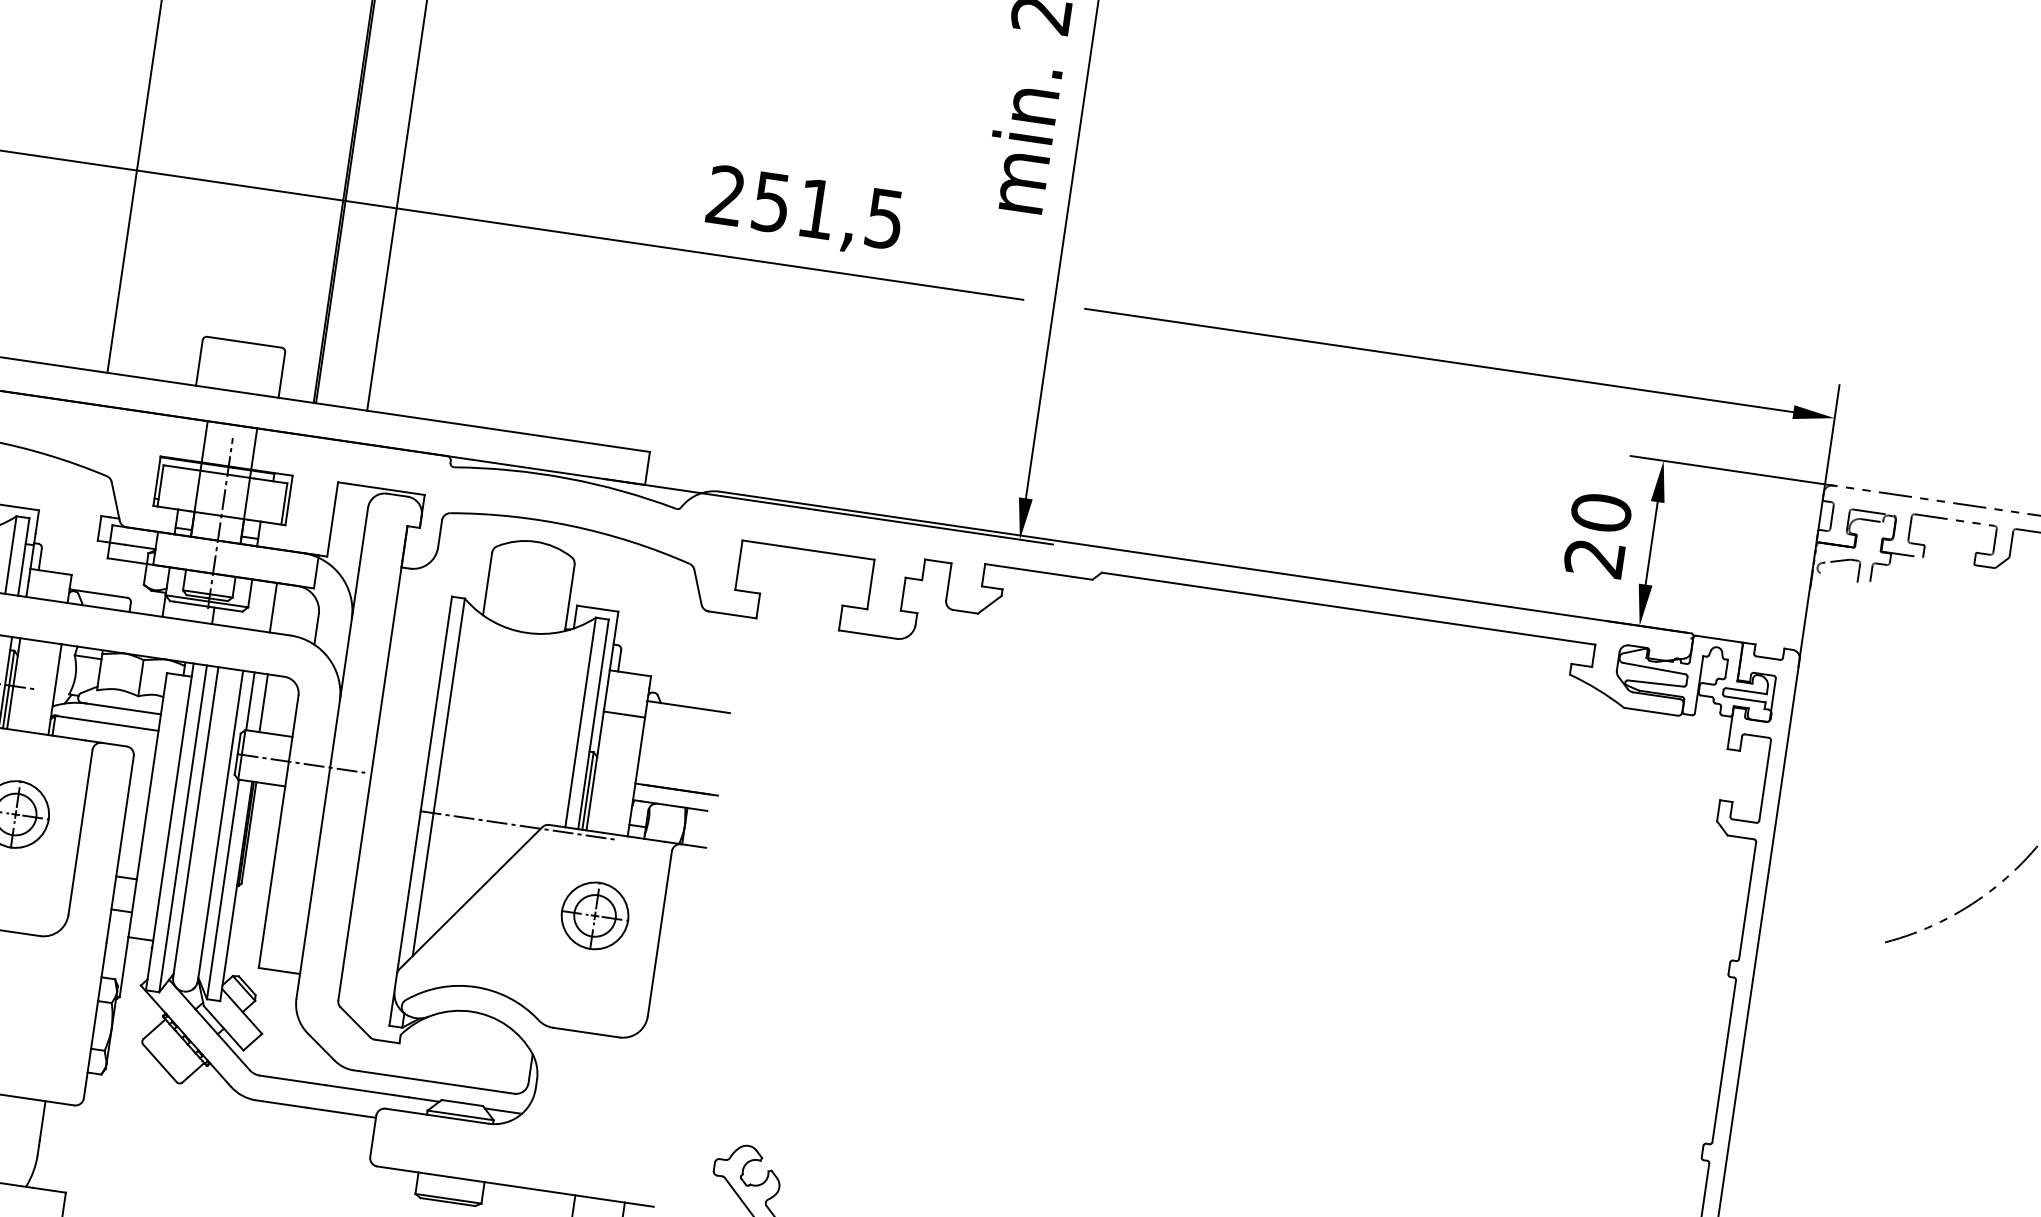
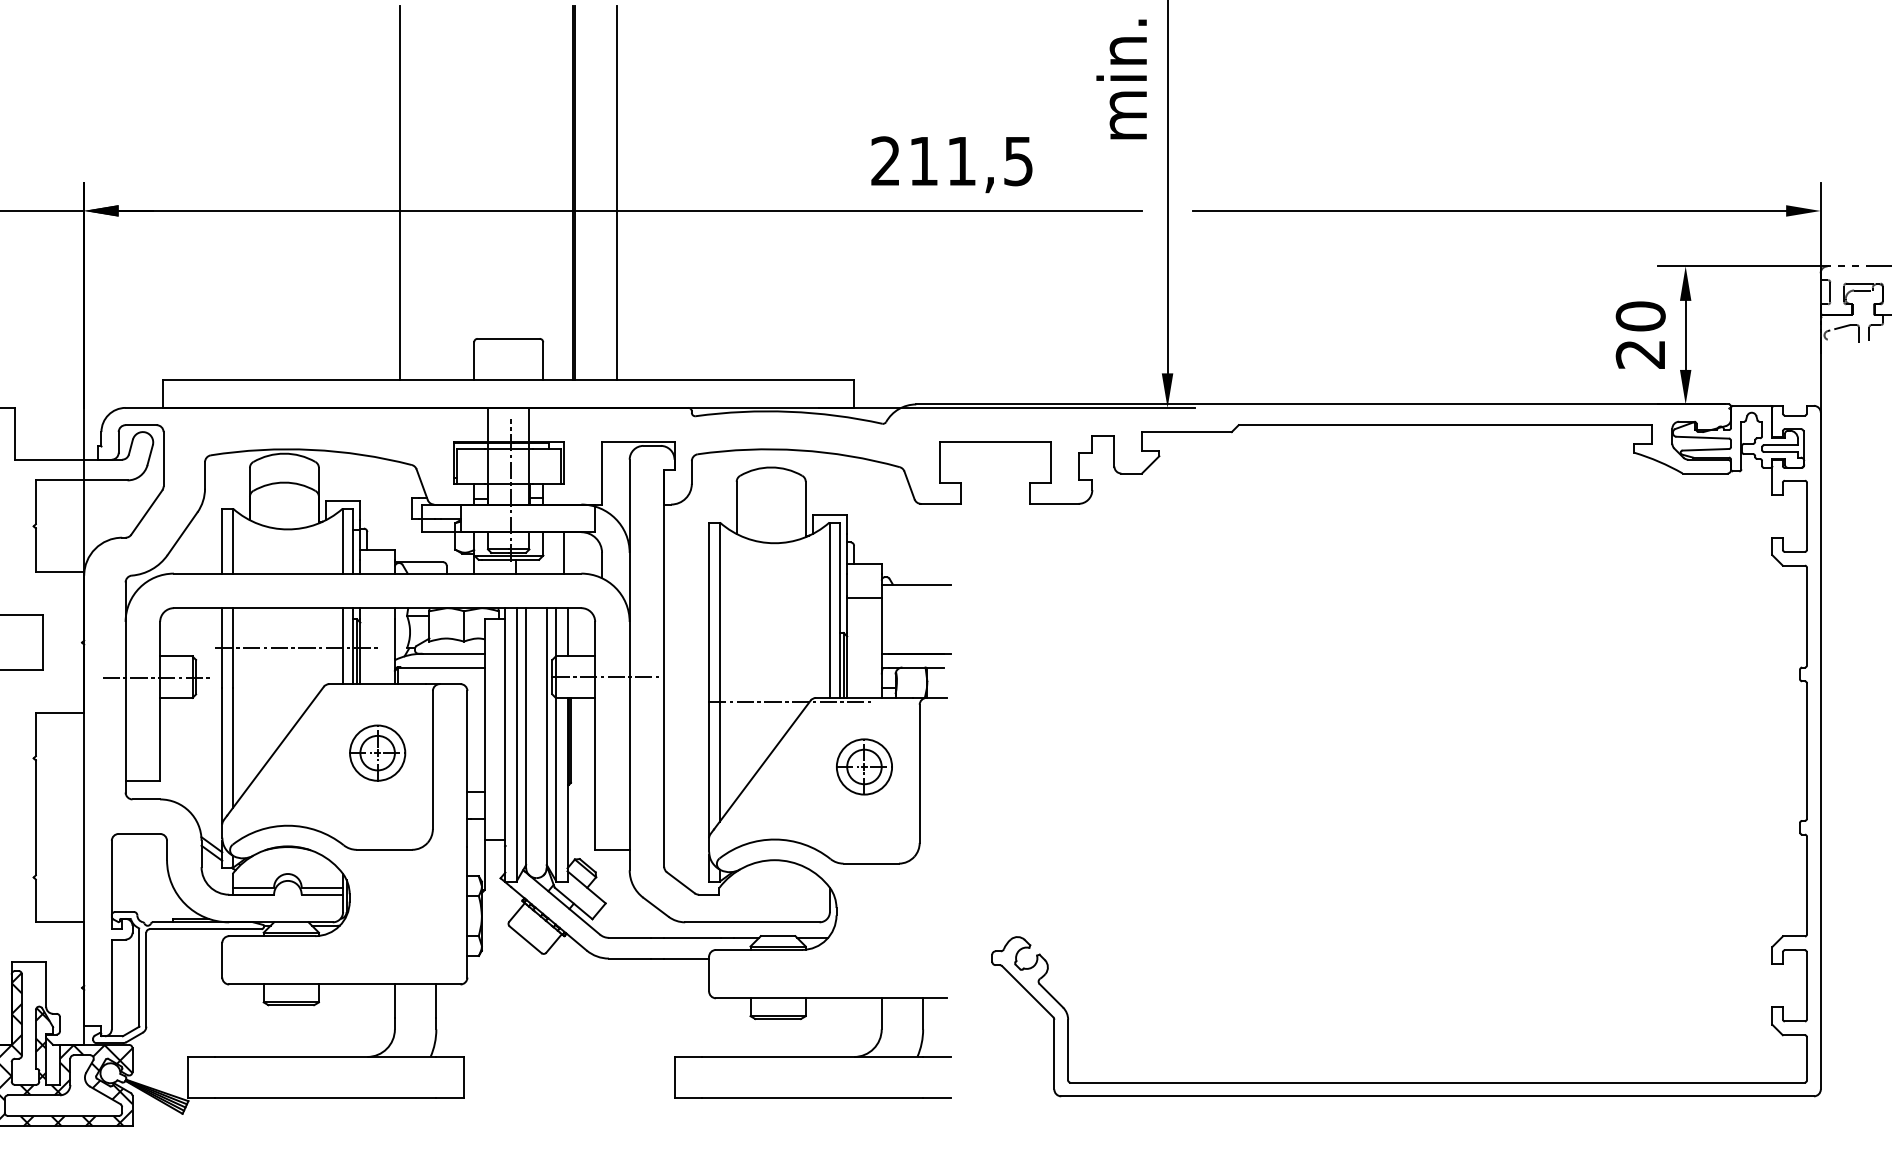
text: (771, 202) -> (923, 161), 251,5 -> 211,5

